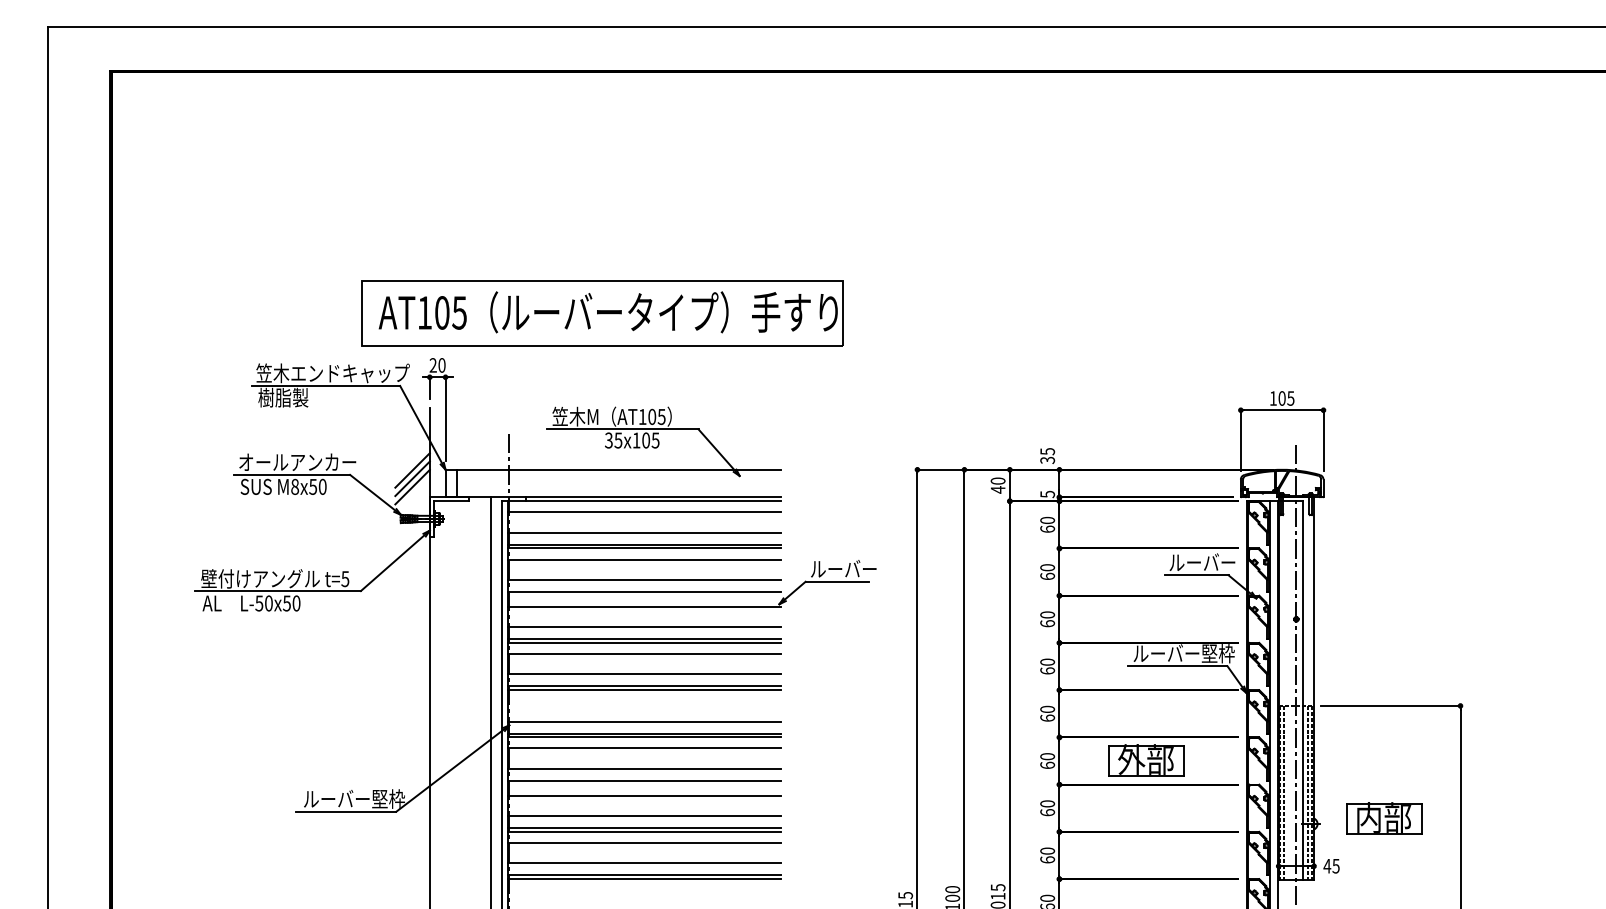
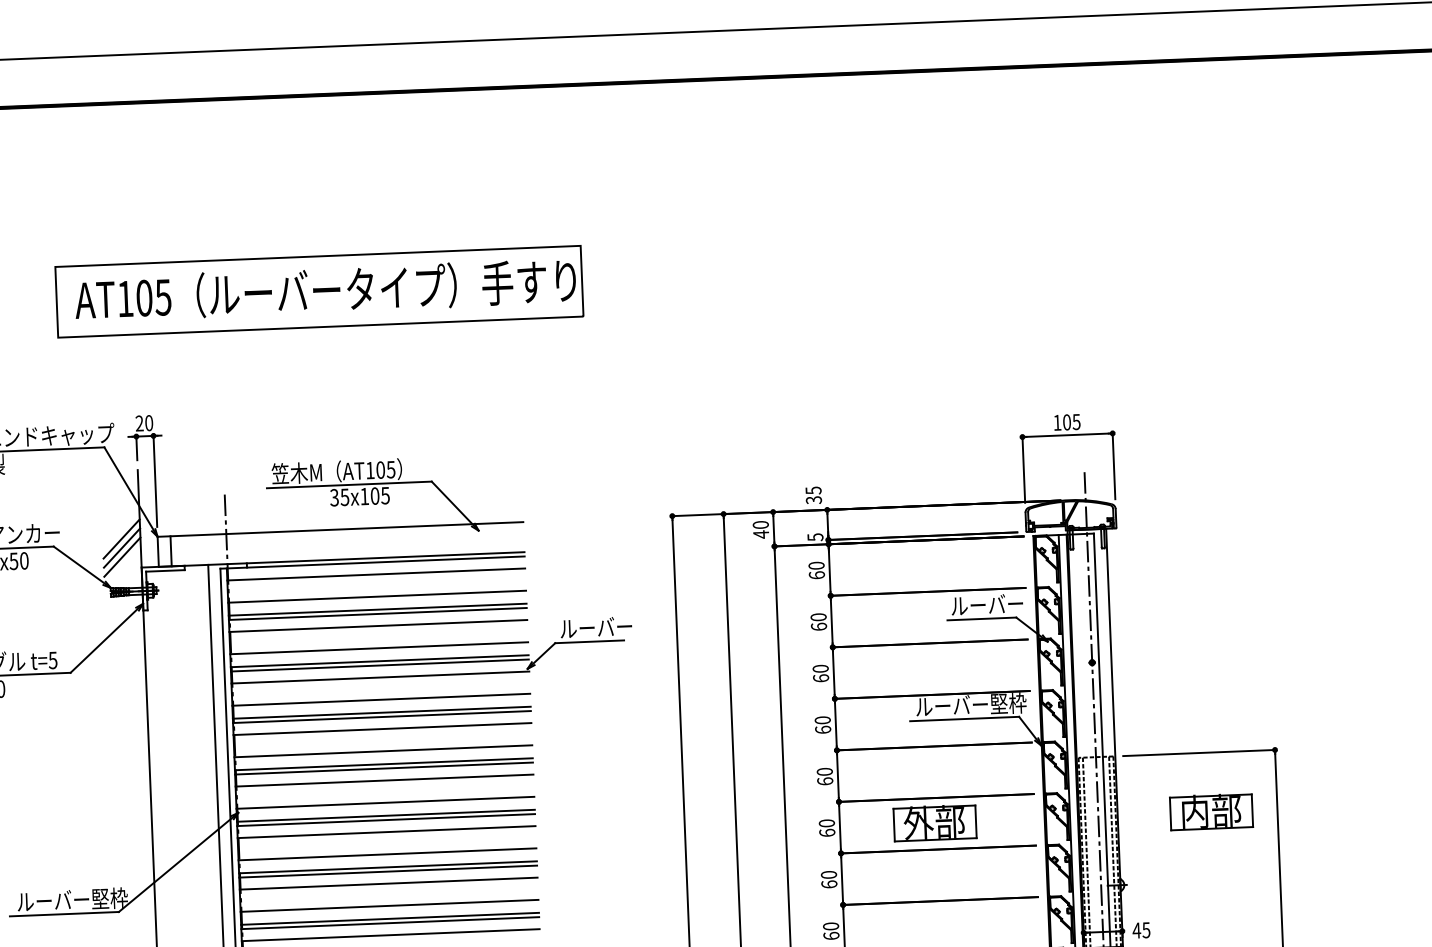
part: (602, 313) -> (319, 291), moved
line: (643, 595) -> (379, 665), added
line: (643, 701) -> (383, 780), added
line: (643, 784) -> (387, 871), added
part: (1384, 818) -> (1211, 812), moved

